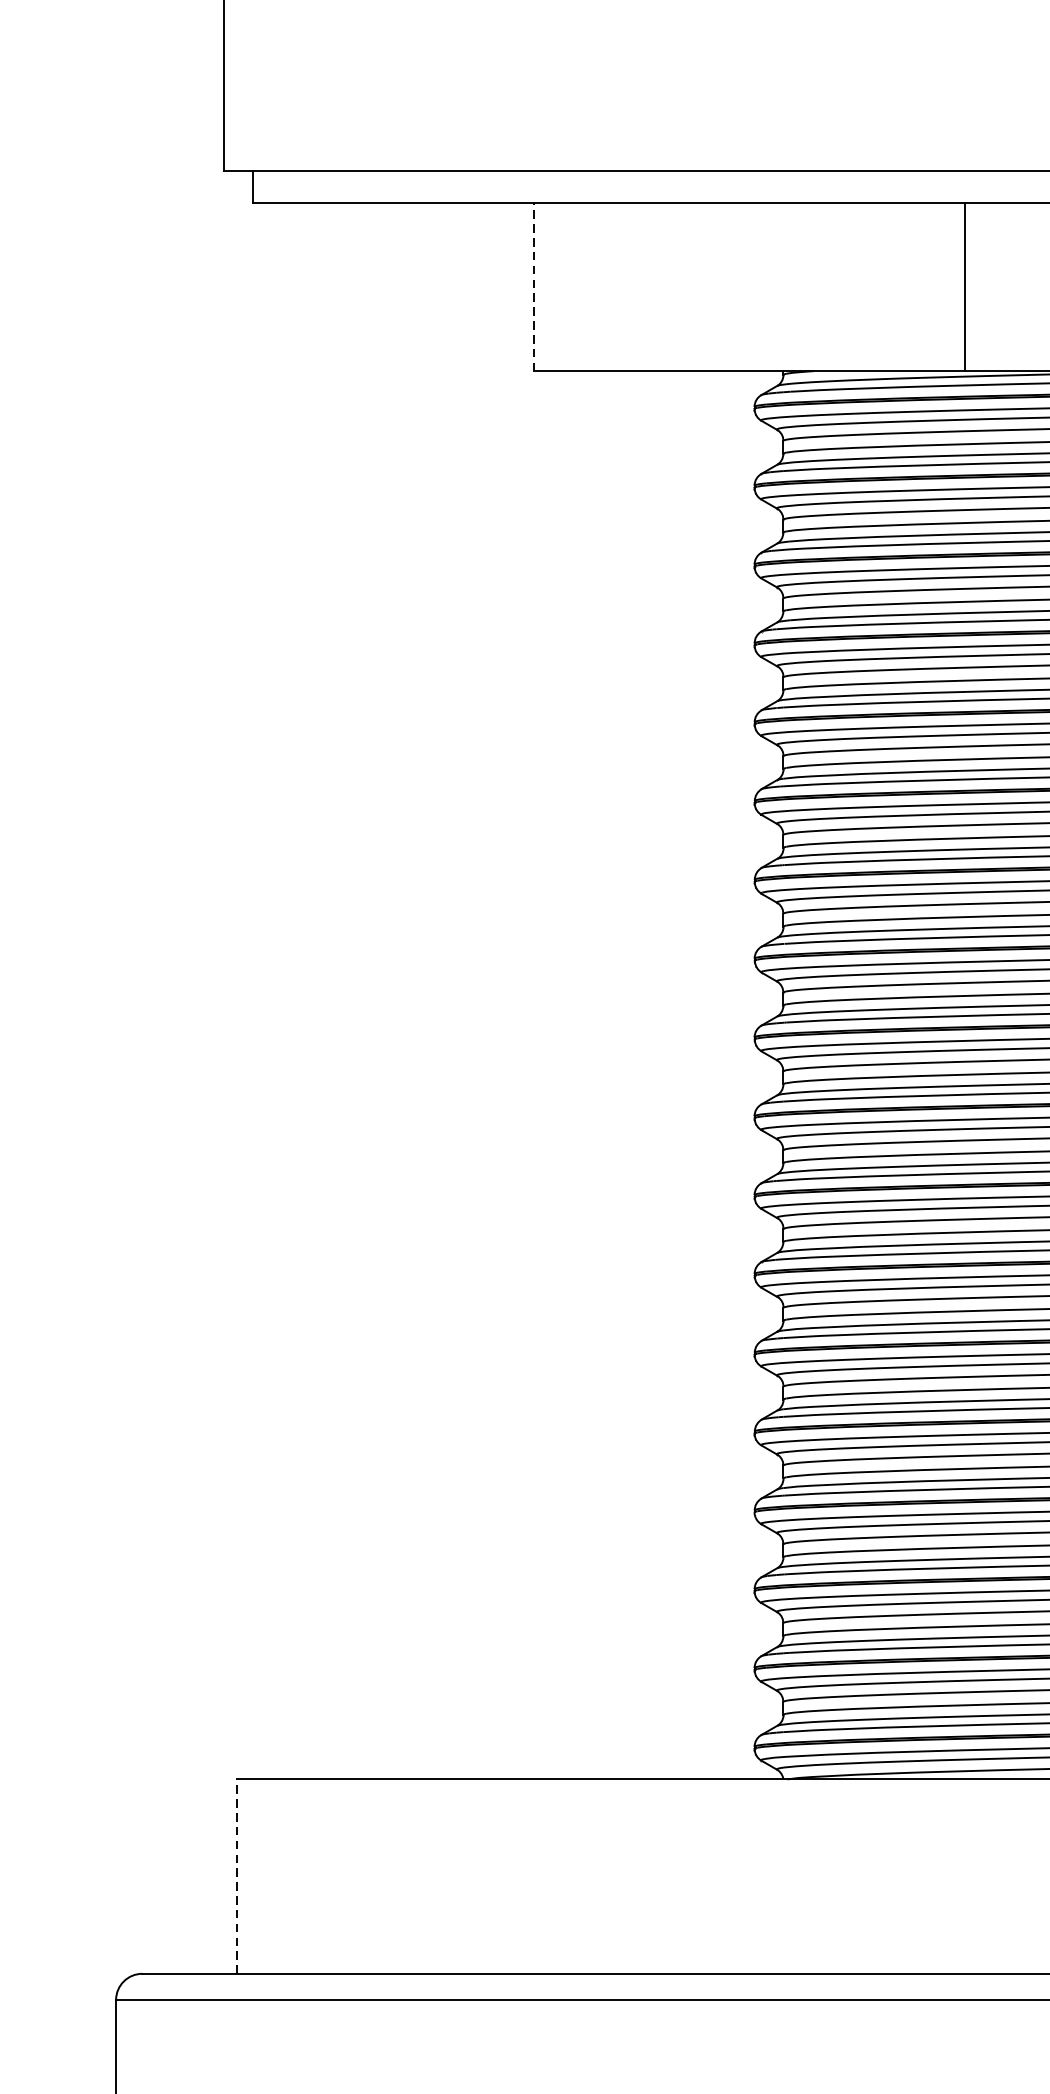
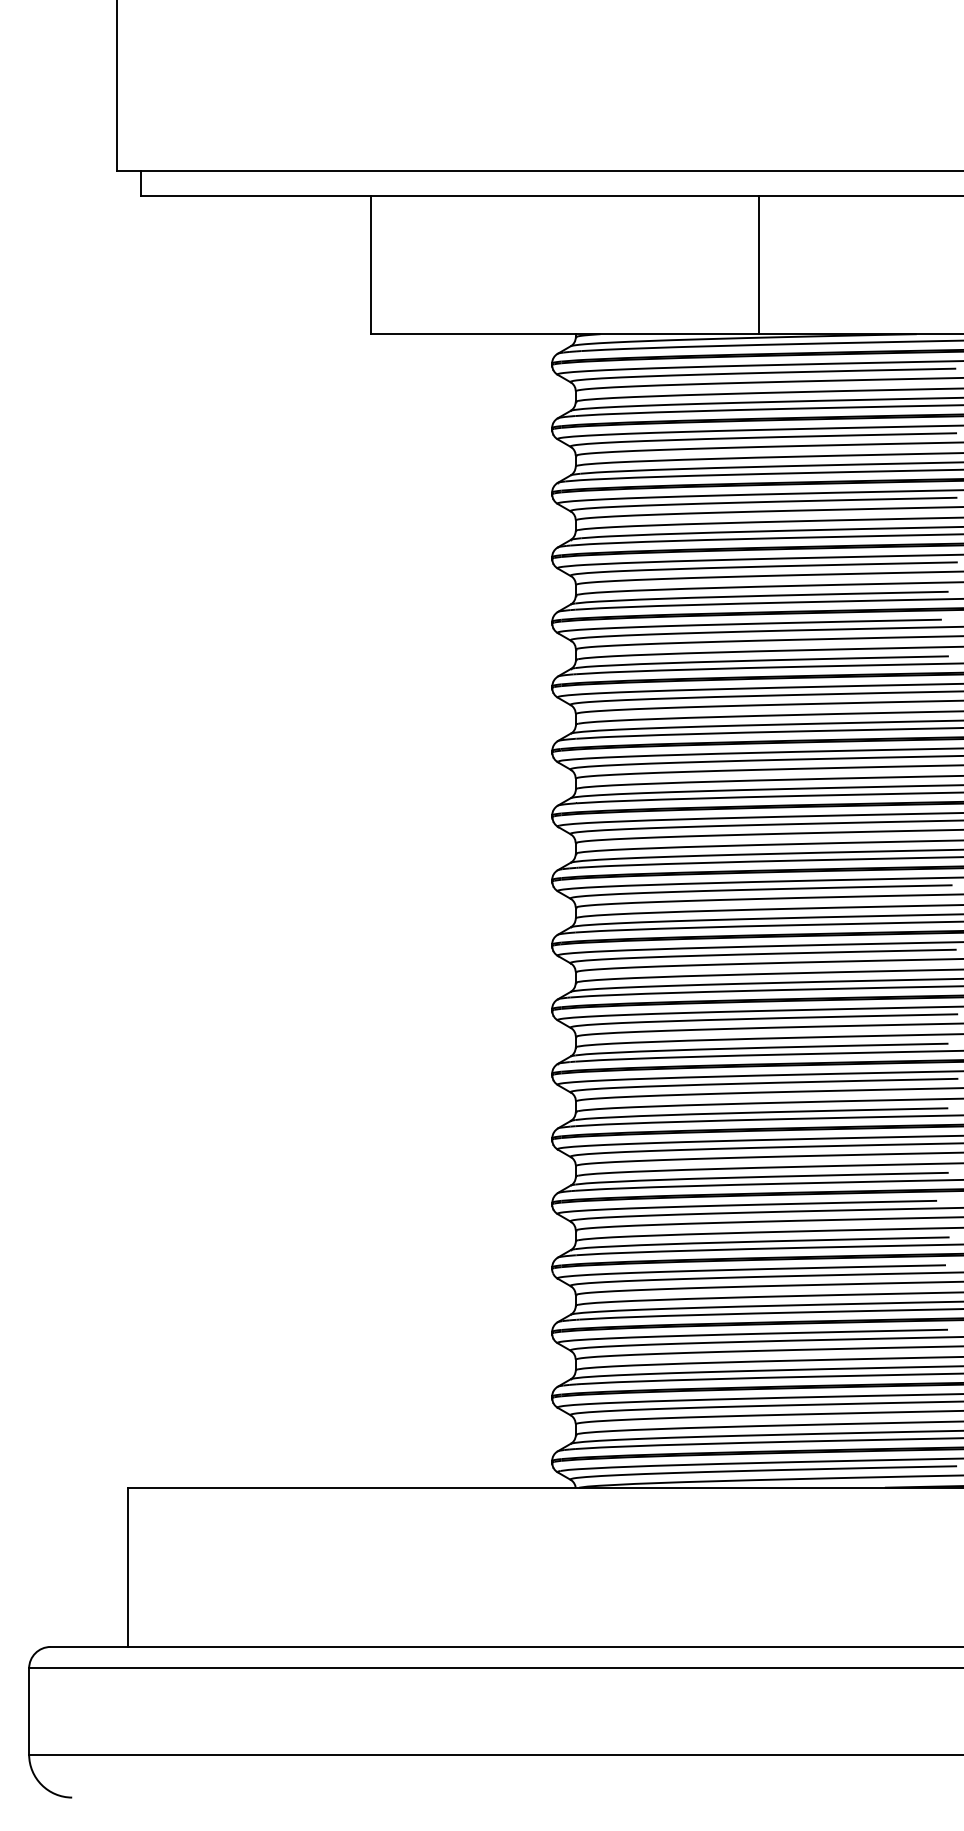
line: (534, 287) -> (371, 265), dashed -> solid
line: (964, 287) -> (758, 265), moved
line: (237, 1876) -> (128, 1567), dashed -> solid

